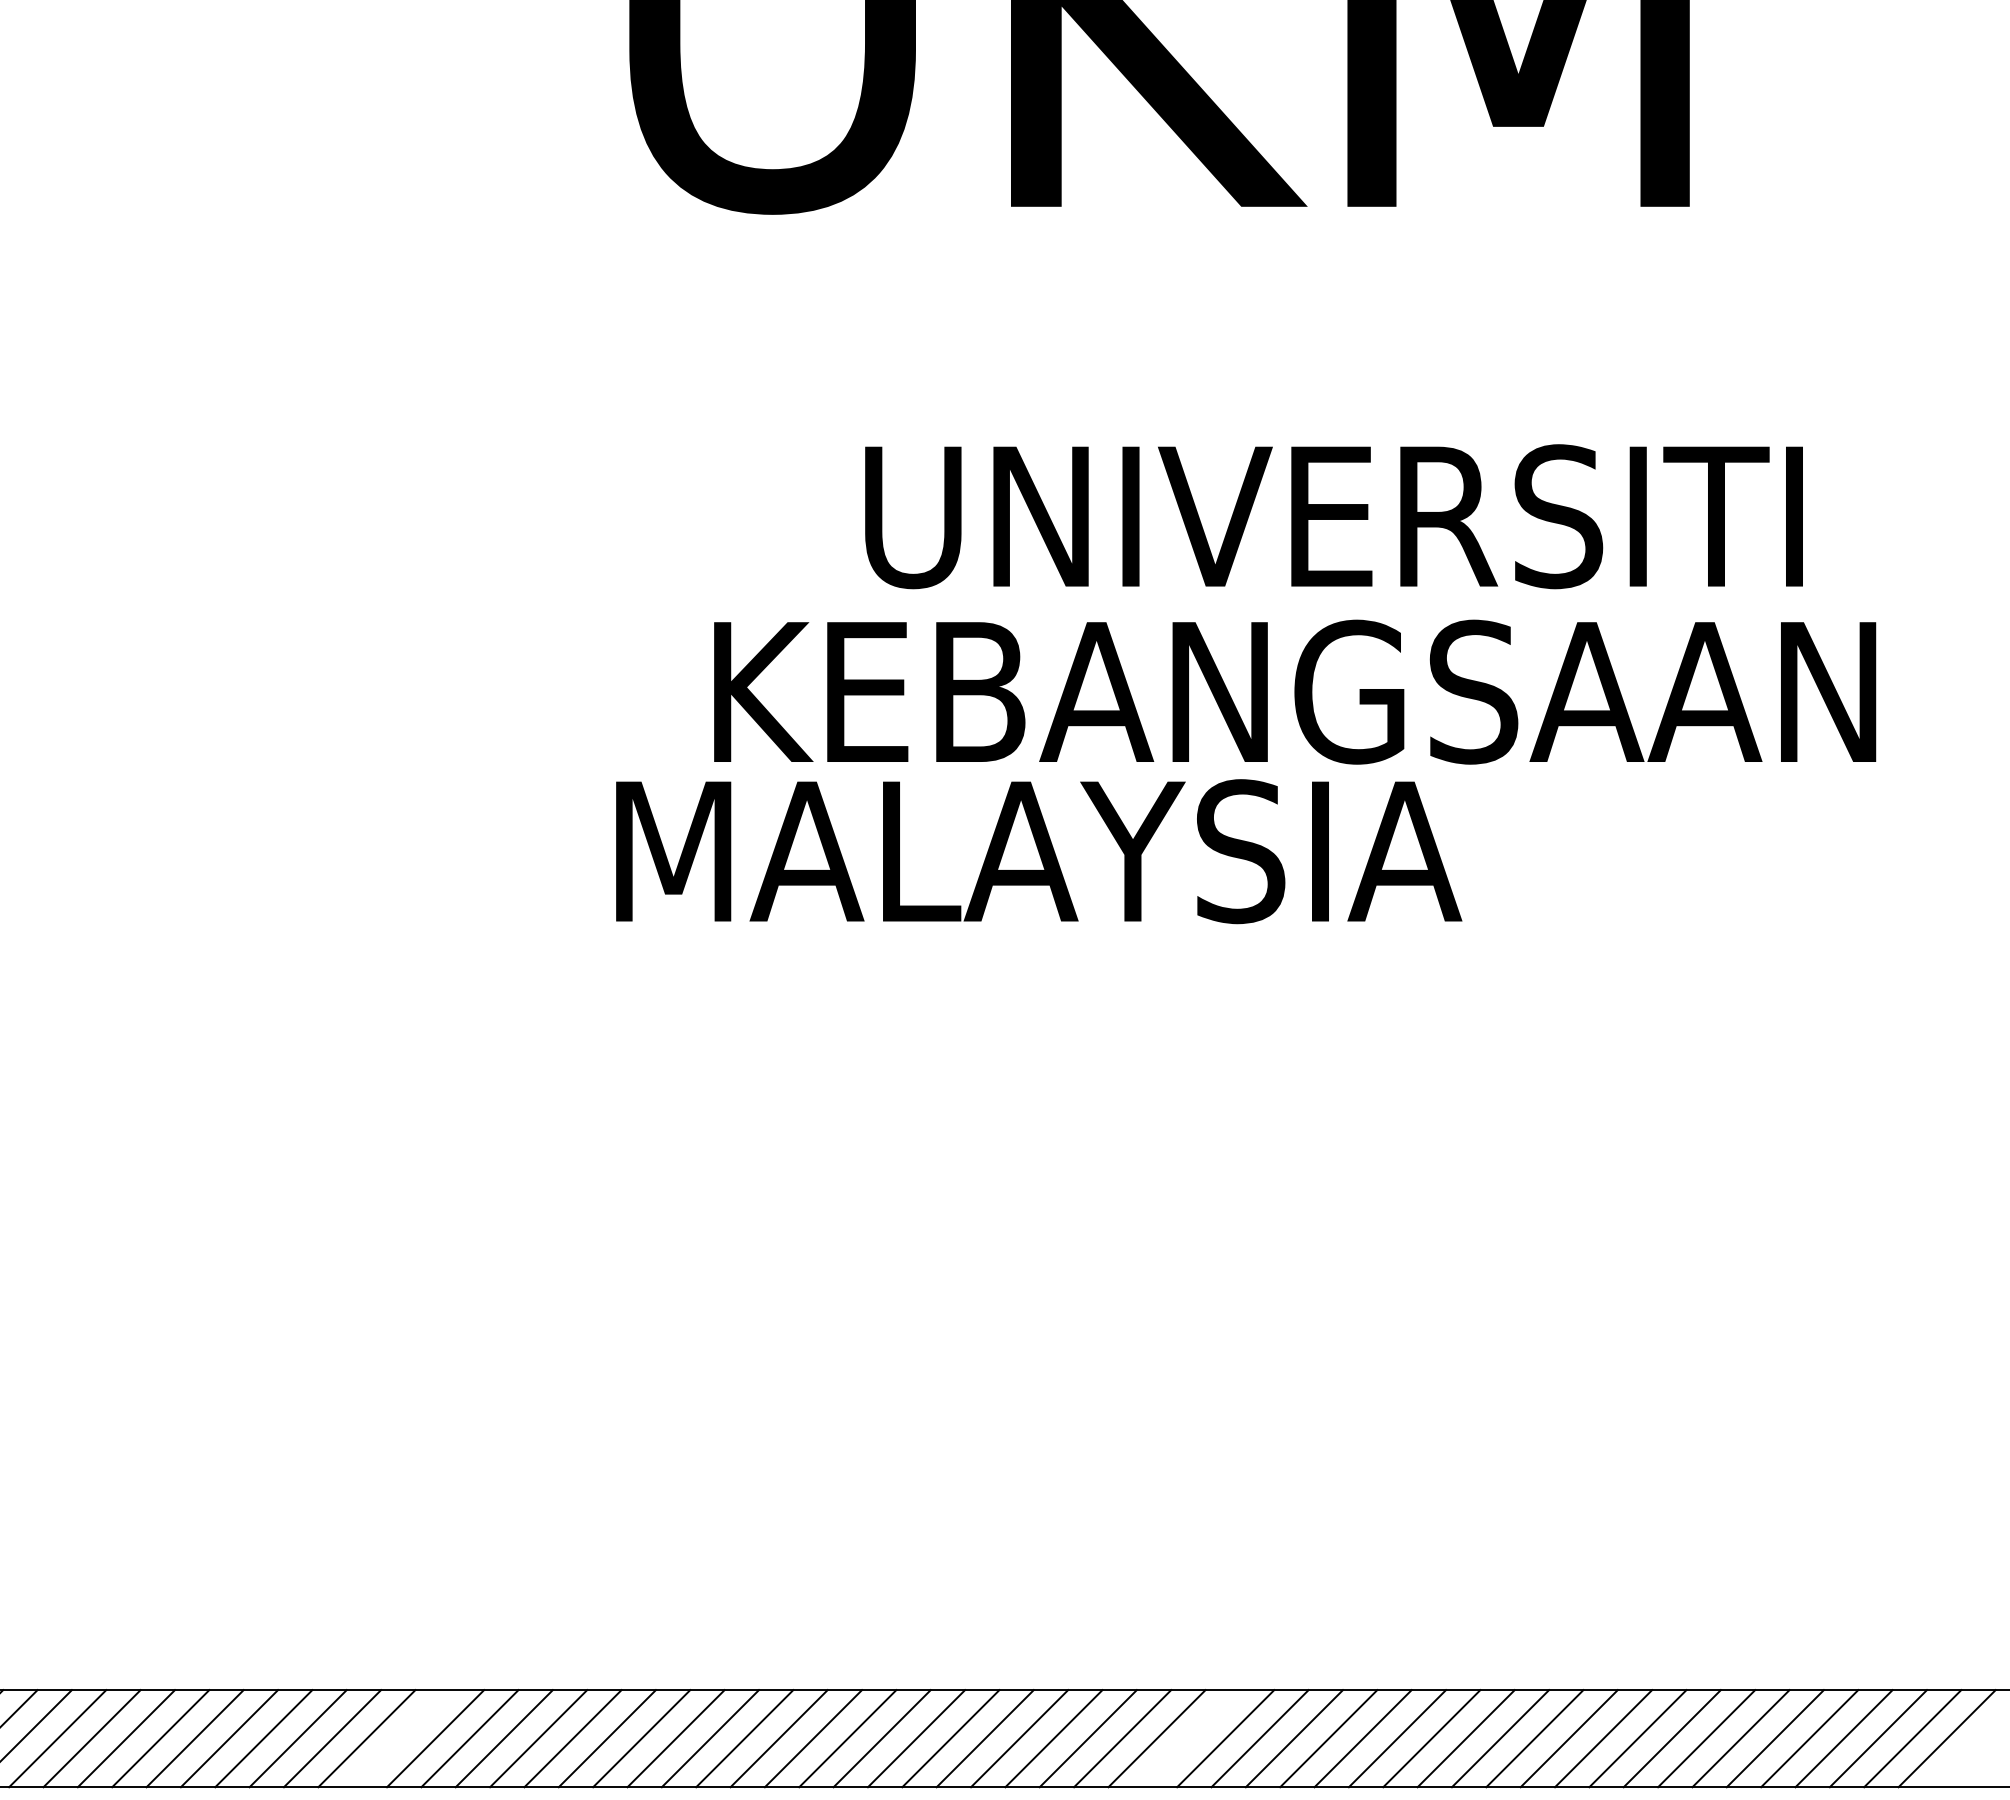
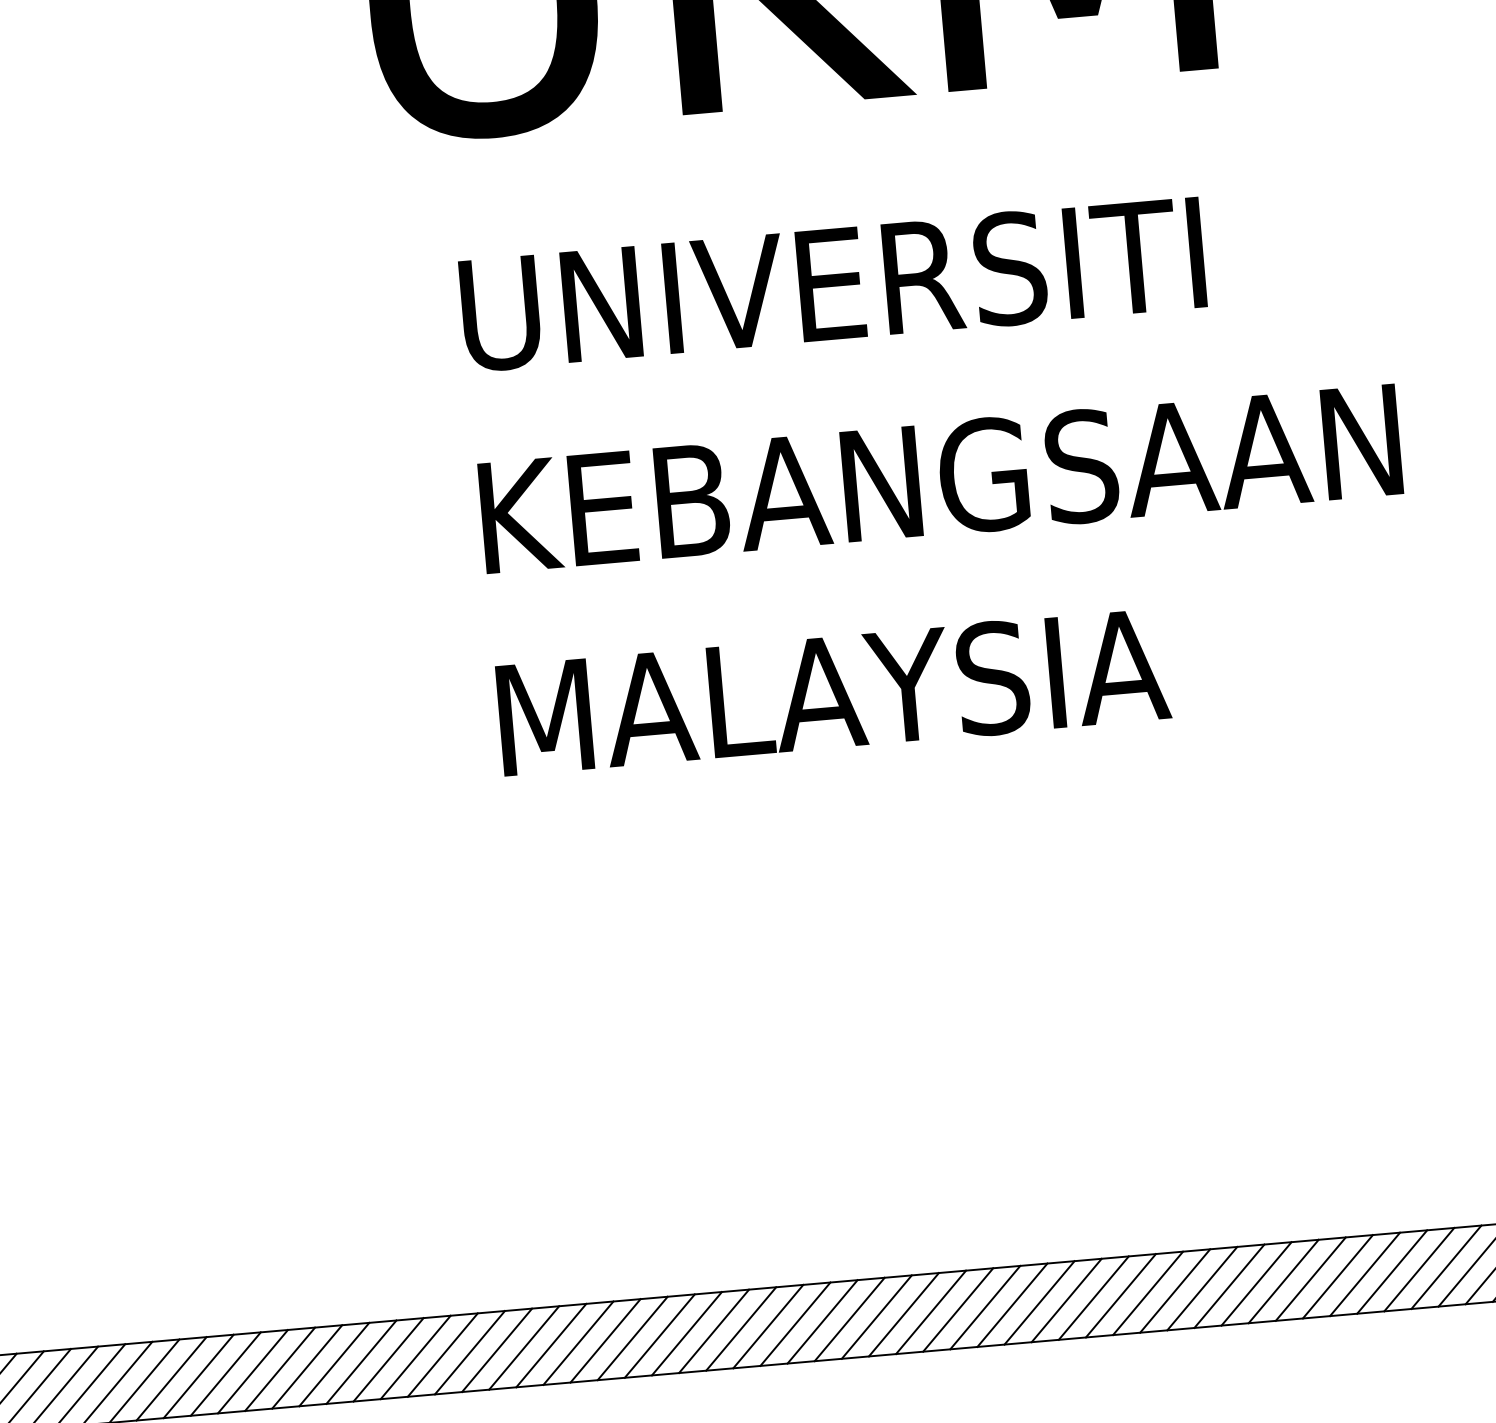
text: (1333, 516) -> (832, 284), moved
text: (1039, 851) -> (833, 692), moved
line: (400, 1738) -> (306, 1366), added
line: (1190, 1738) -> (930, 1312), added

